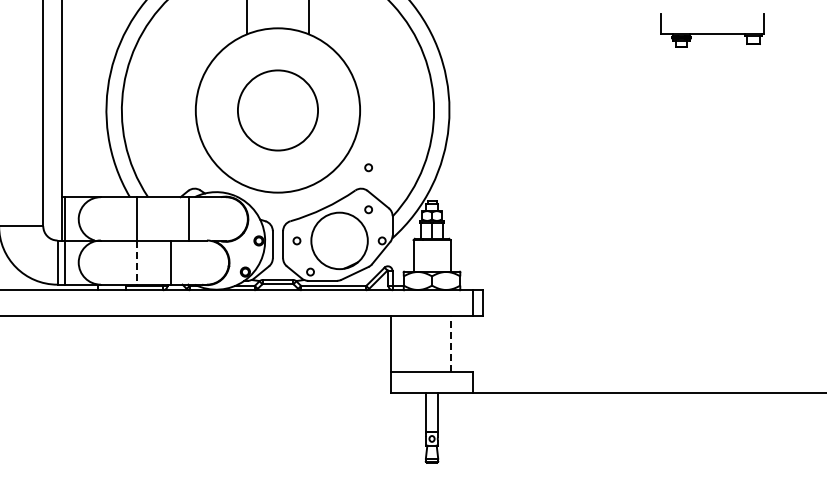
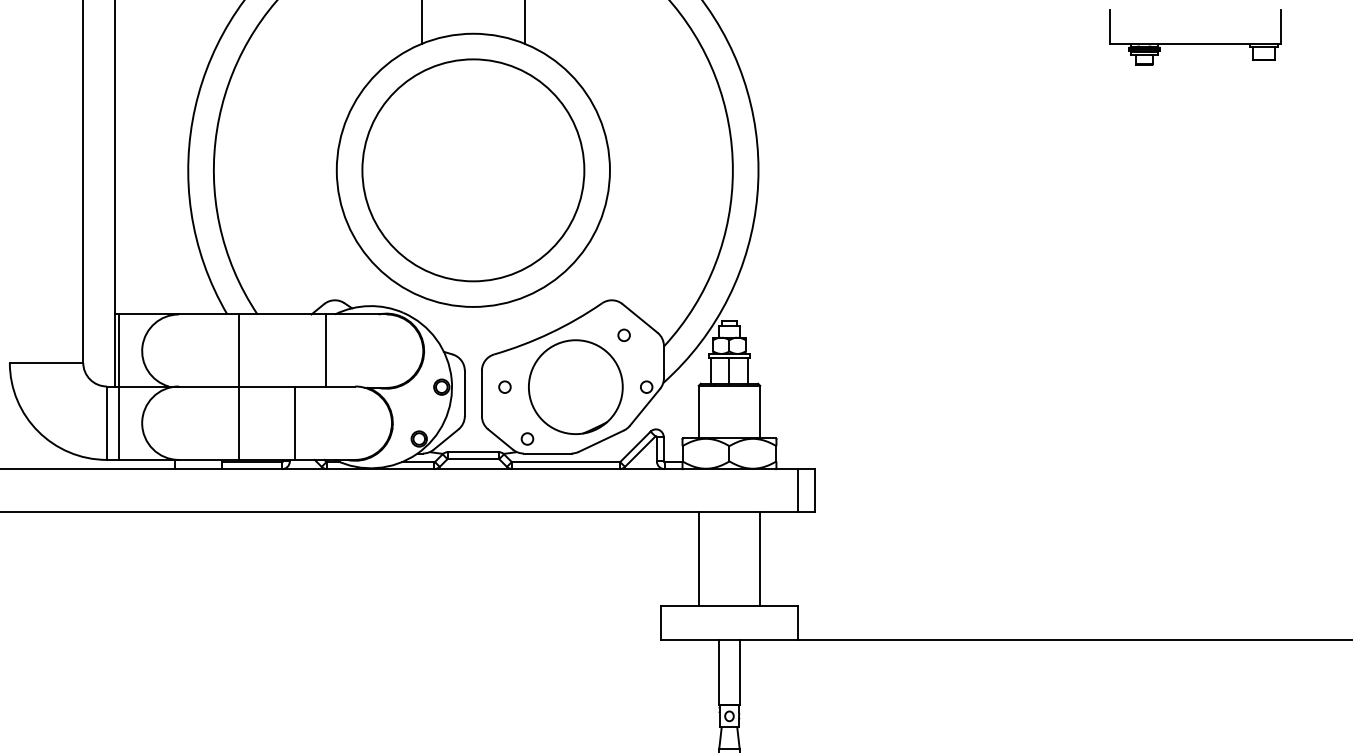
circle: (277, 110) -> (472, 170), size x1.67
circle: (368, 167) -> (623, 265), removed
line: (137, 263) -> (239, 424), dashed -> solid
line: (390, 343) -> (698, 557), moved
line: (450, 343) -> (760, 557), dashed -> solid

